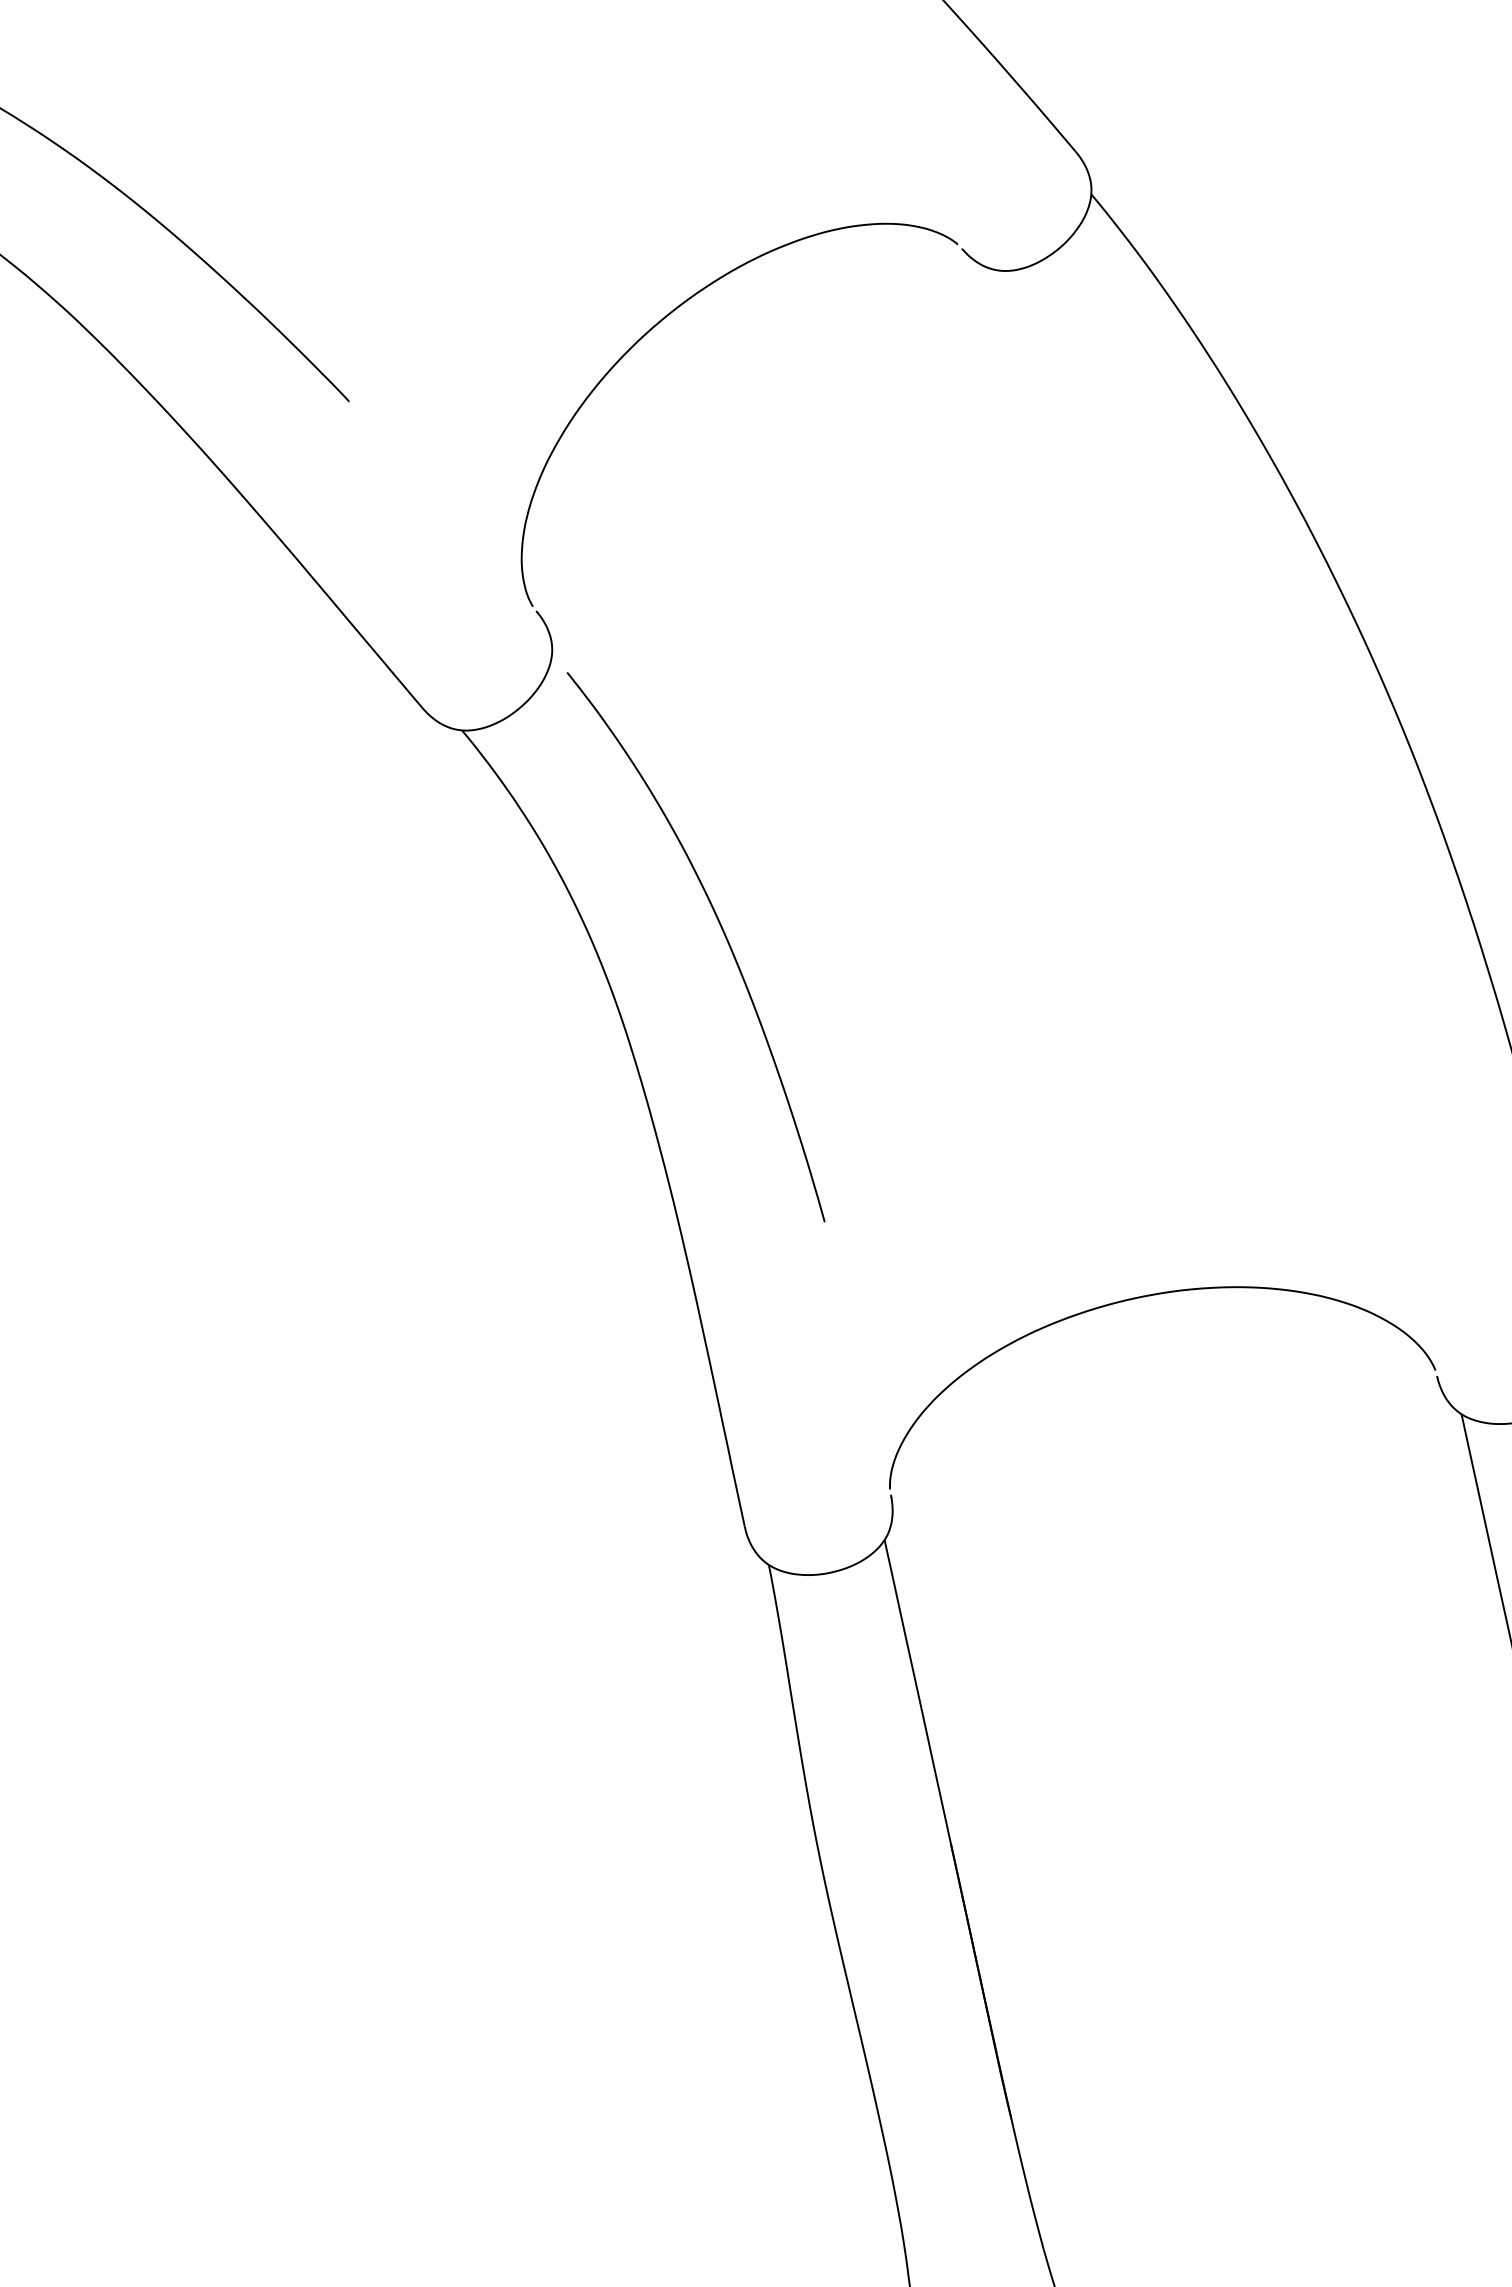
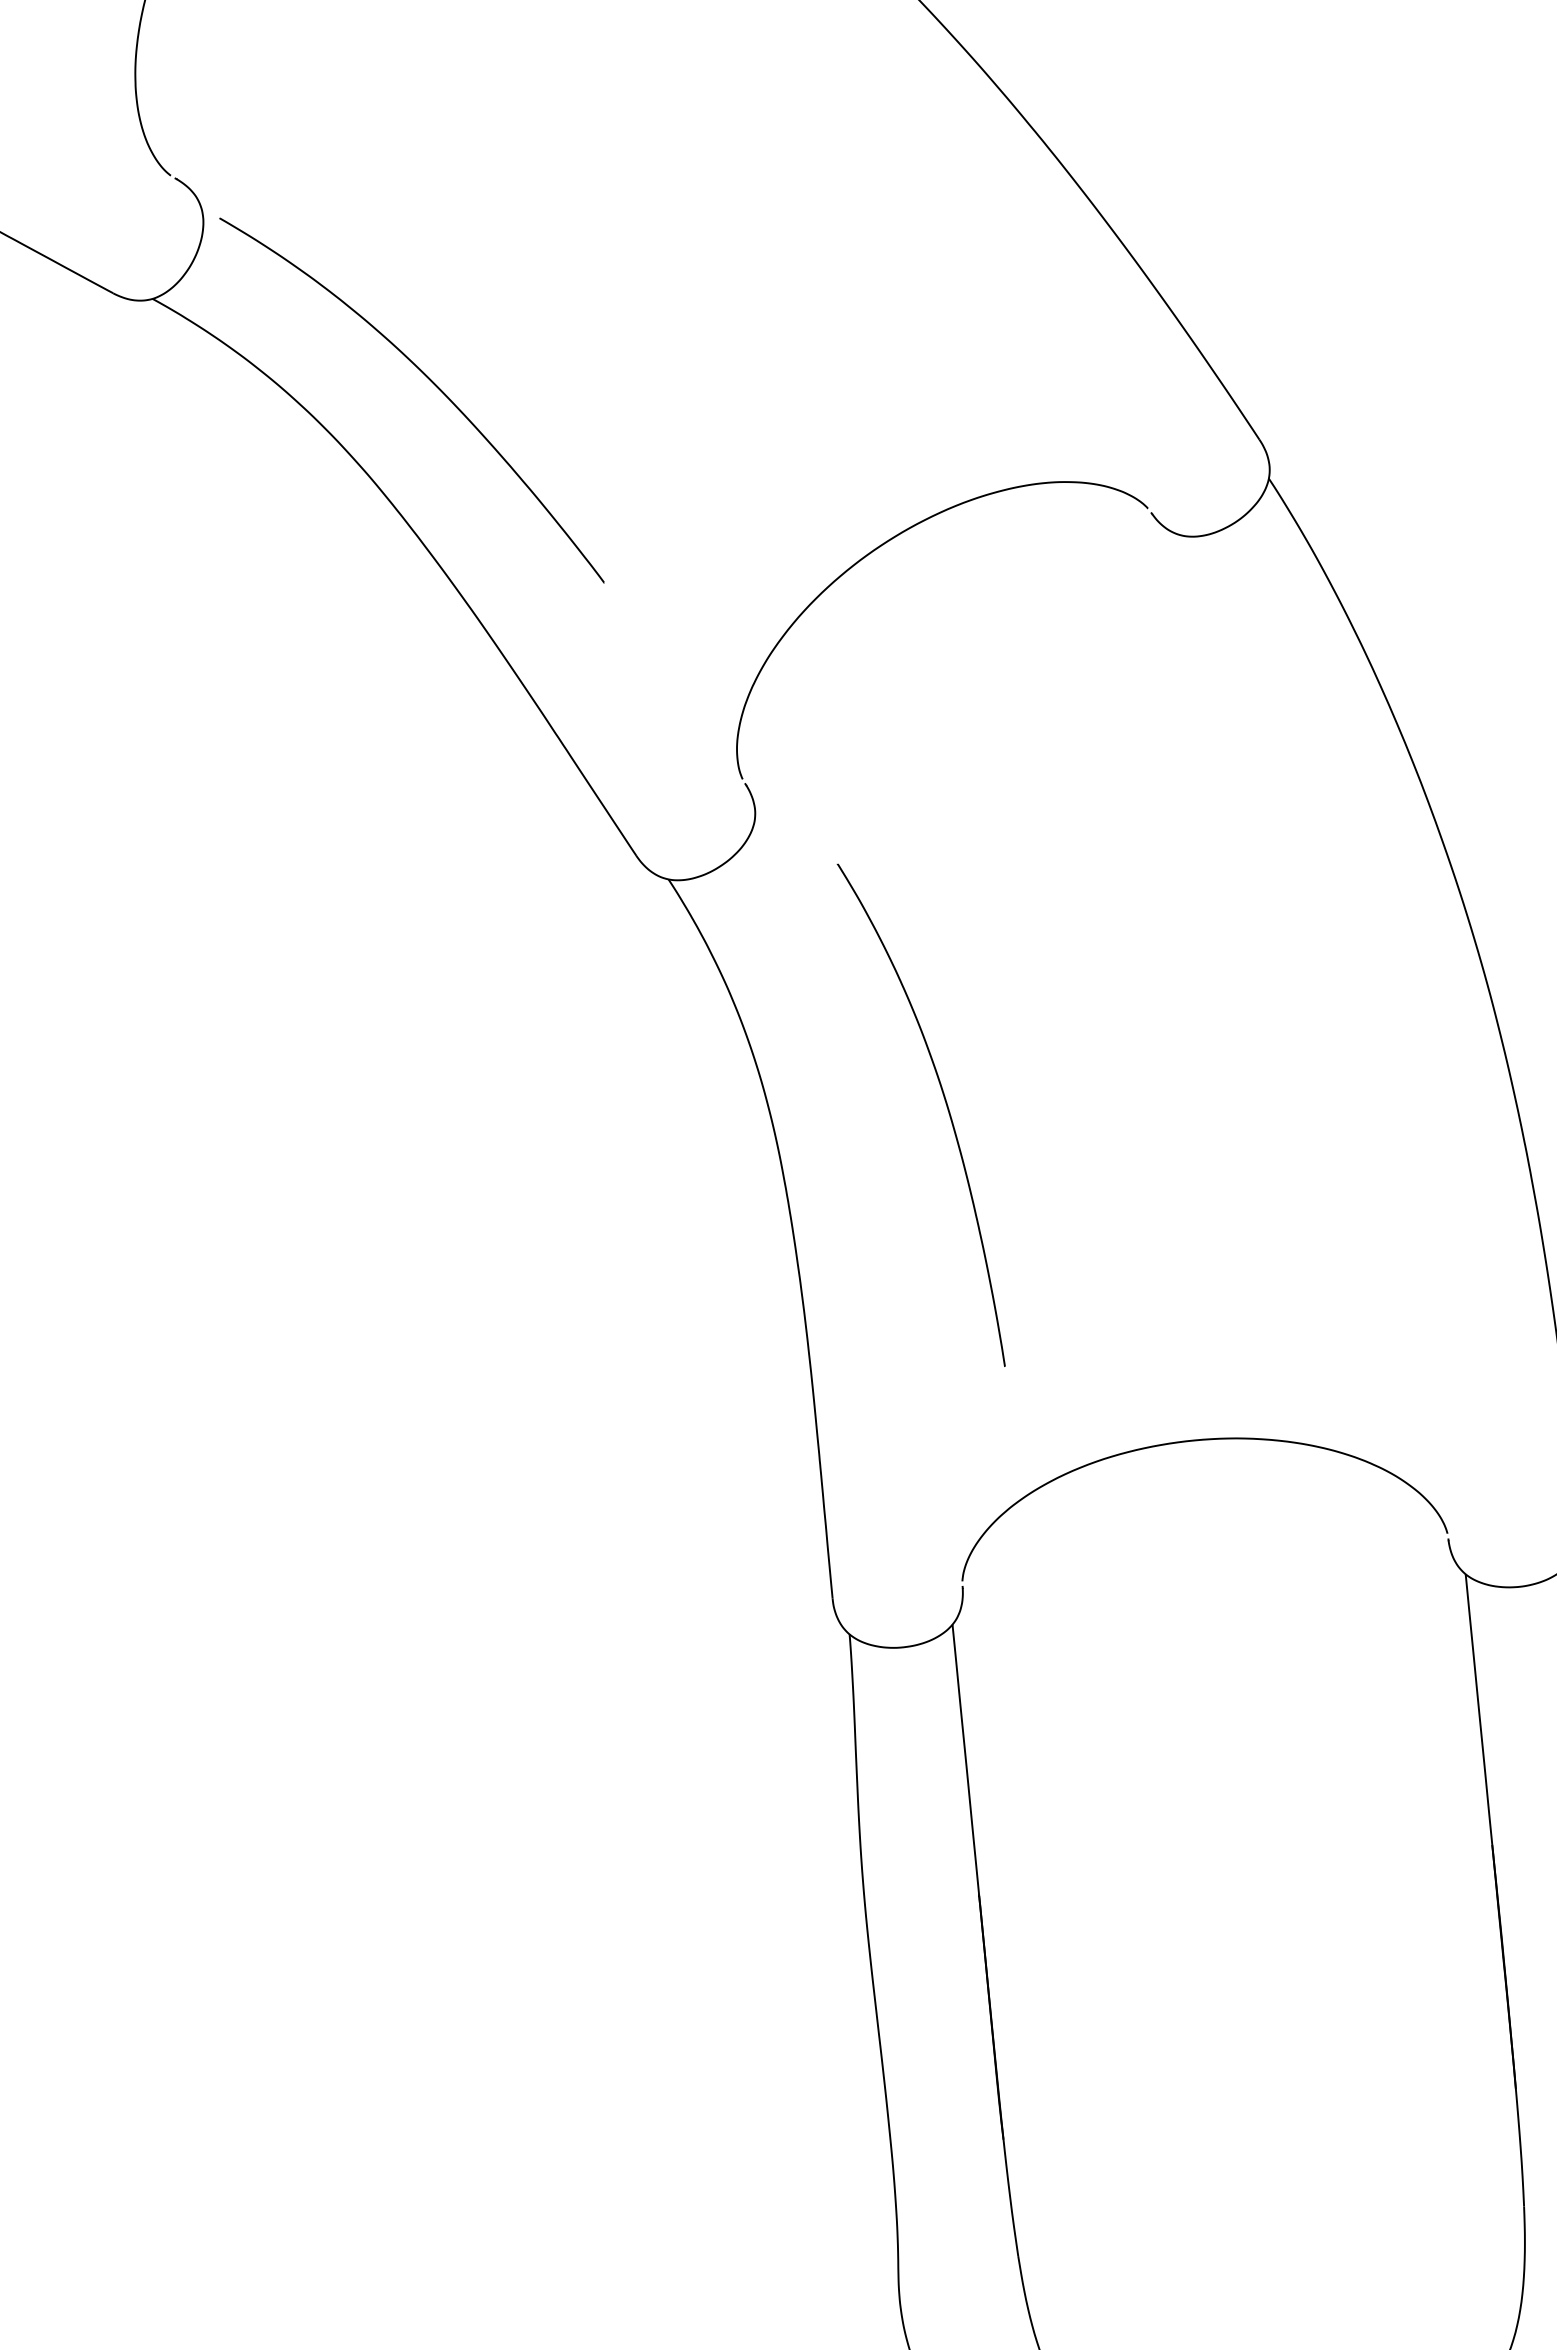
curve: (723, 935) -> (946, 1107), moved

